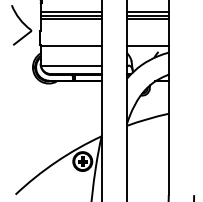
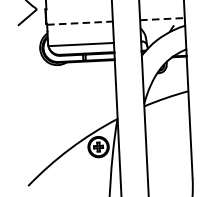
line: (71, 45) -> (80, 23), solid -> dashed
line: (147, 45) -> (161, 19), solid -> dashed

